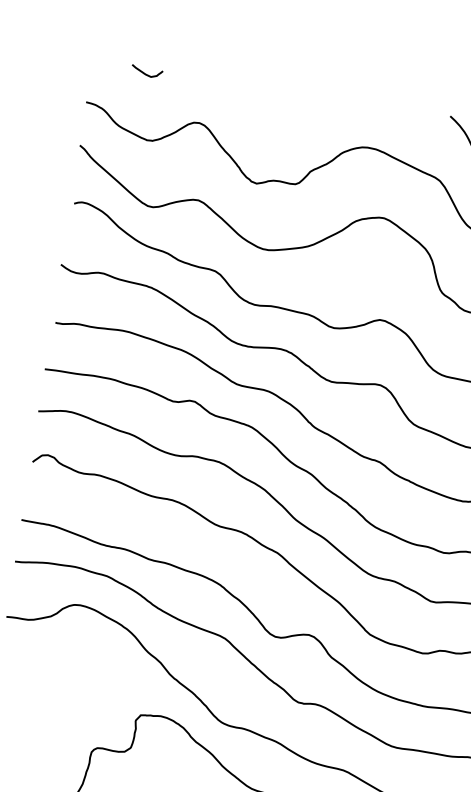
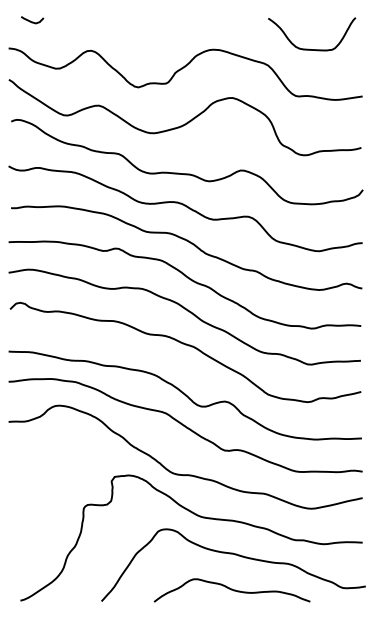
curve: (146, 73) -> (32, 21), moved

